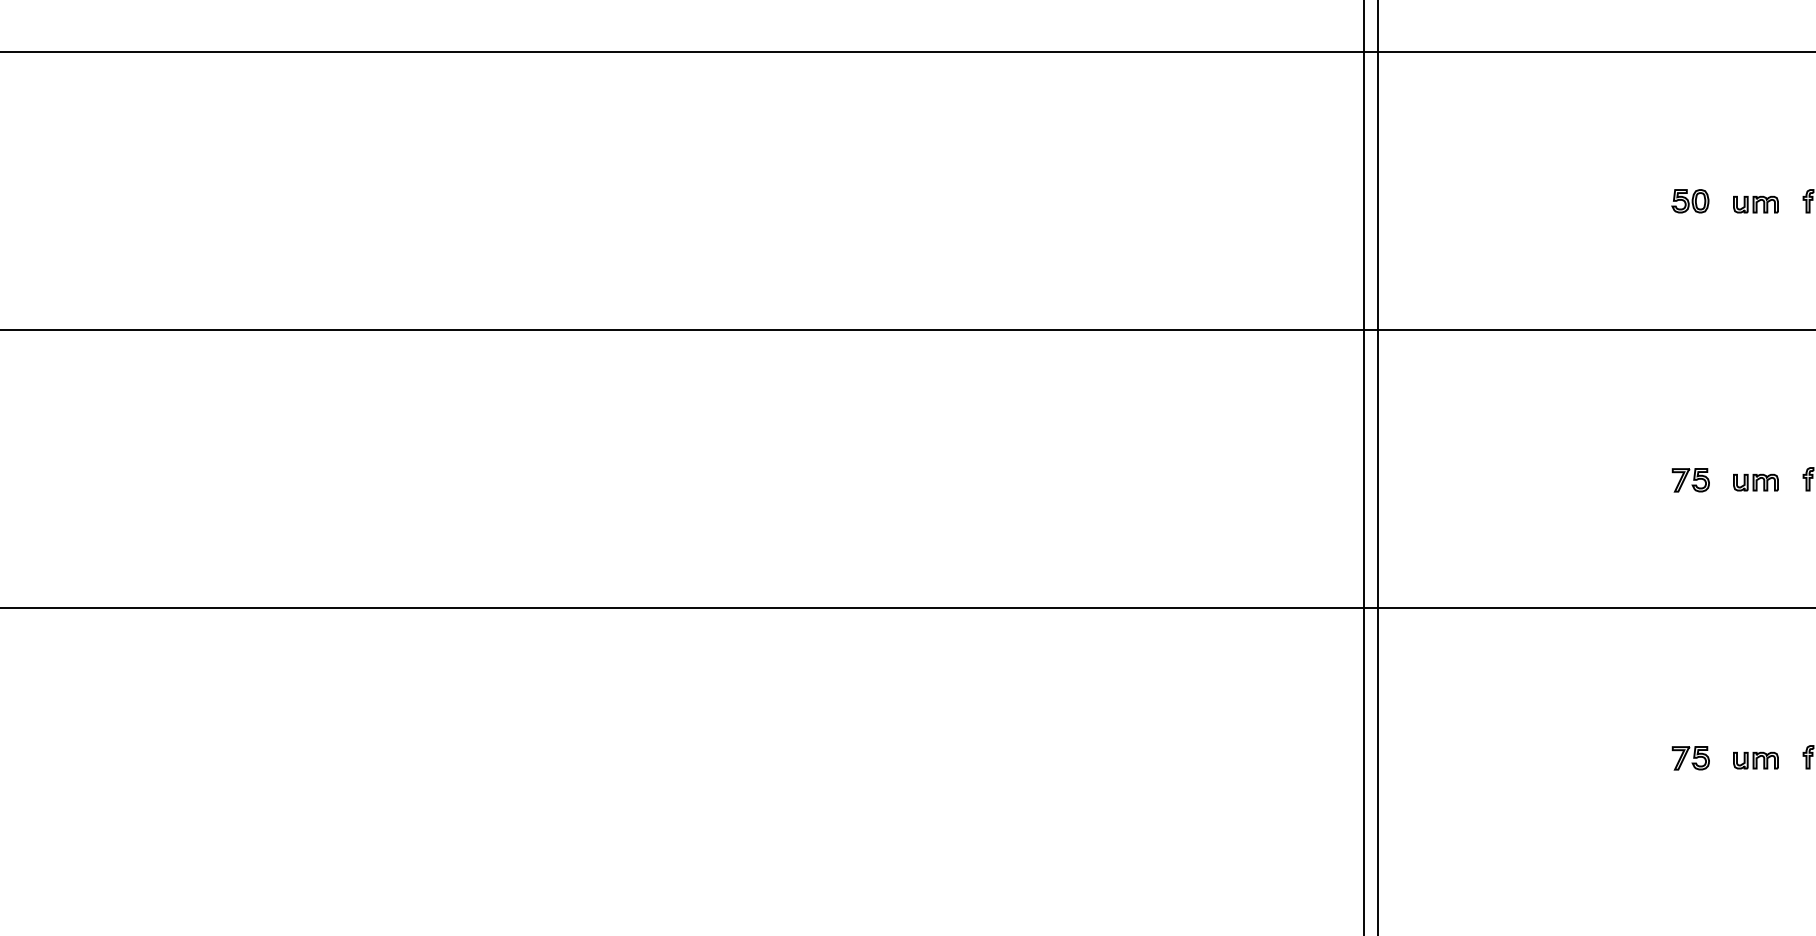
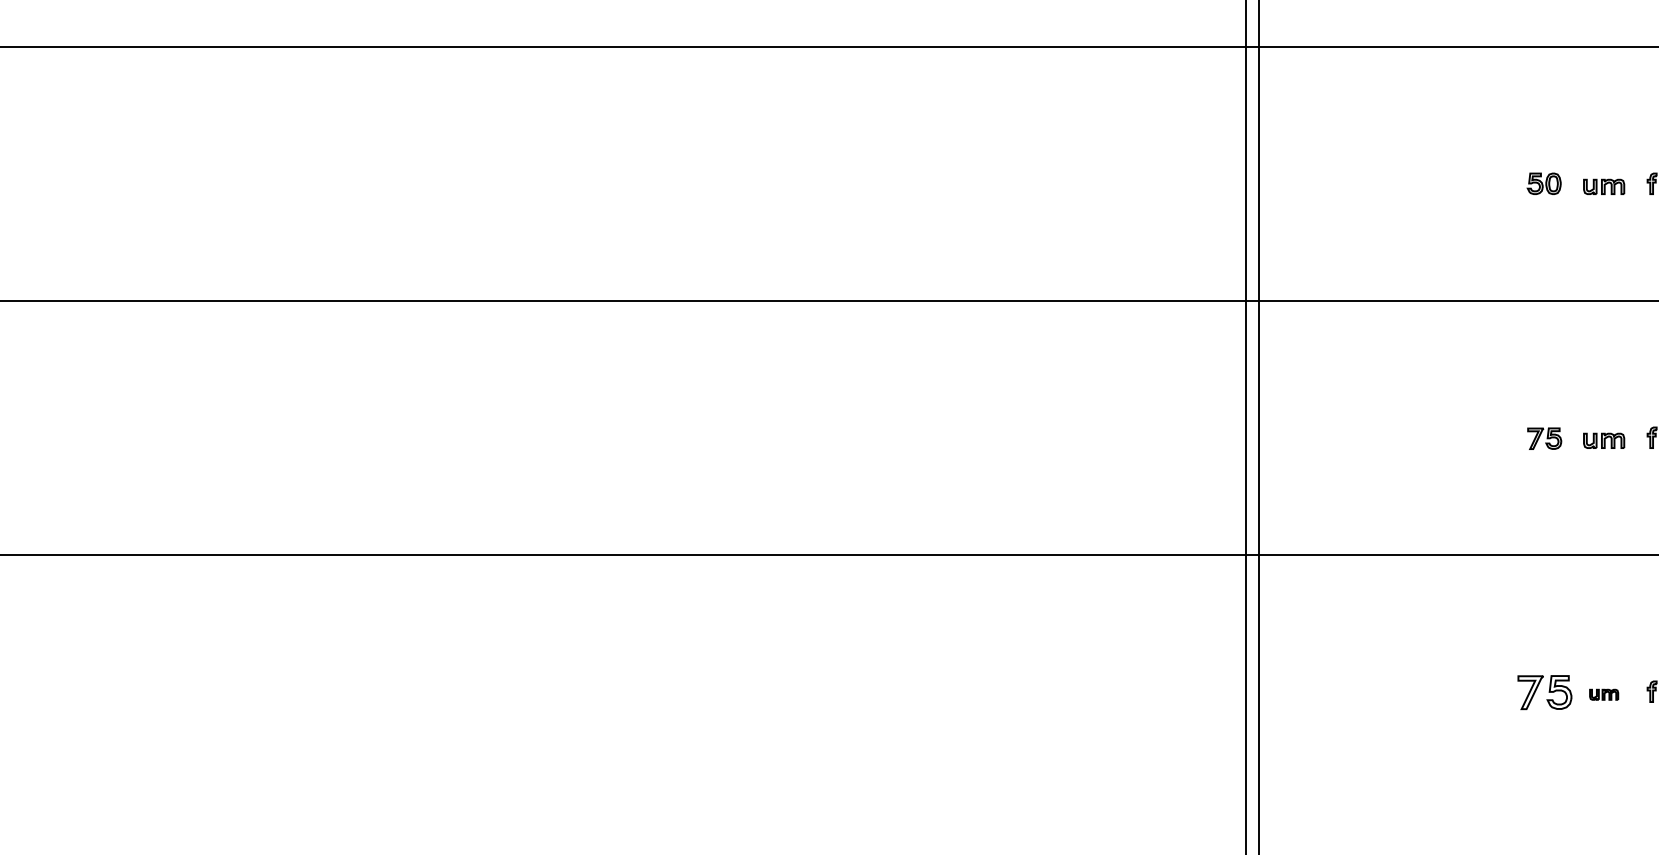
part: (1690, 758) -> (1544, 692), size x1.6
part: (1755, 760) -> (1603, 694), size x0.7

